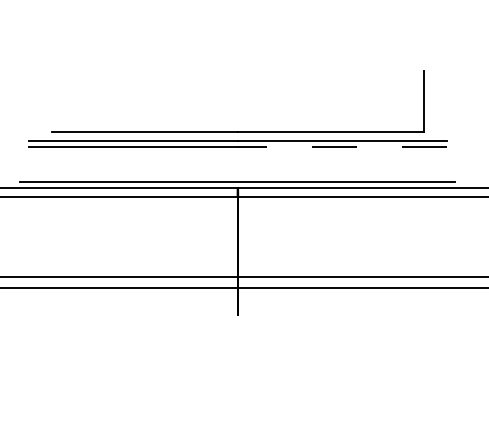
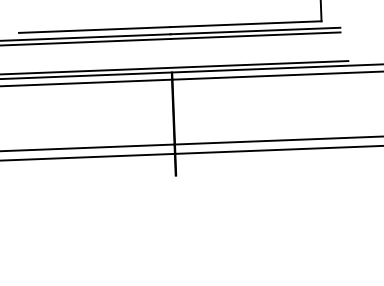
line: (342, 146) -> (255, 35), dashed -> solid

